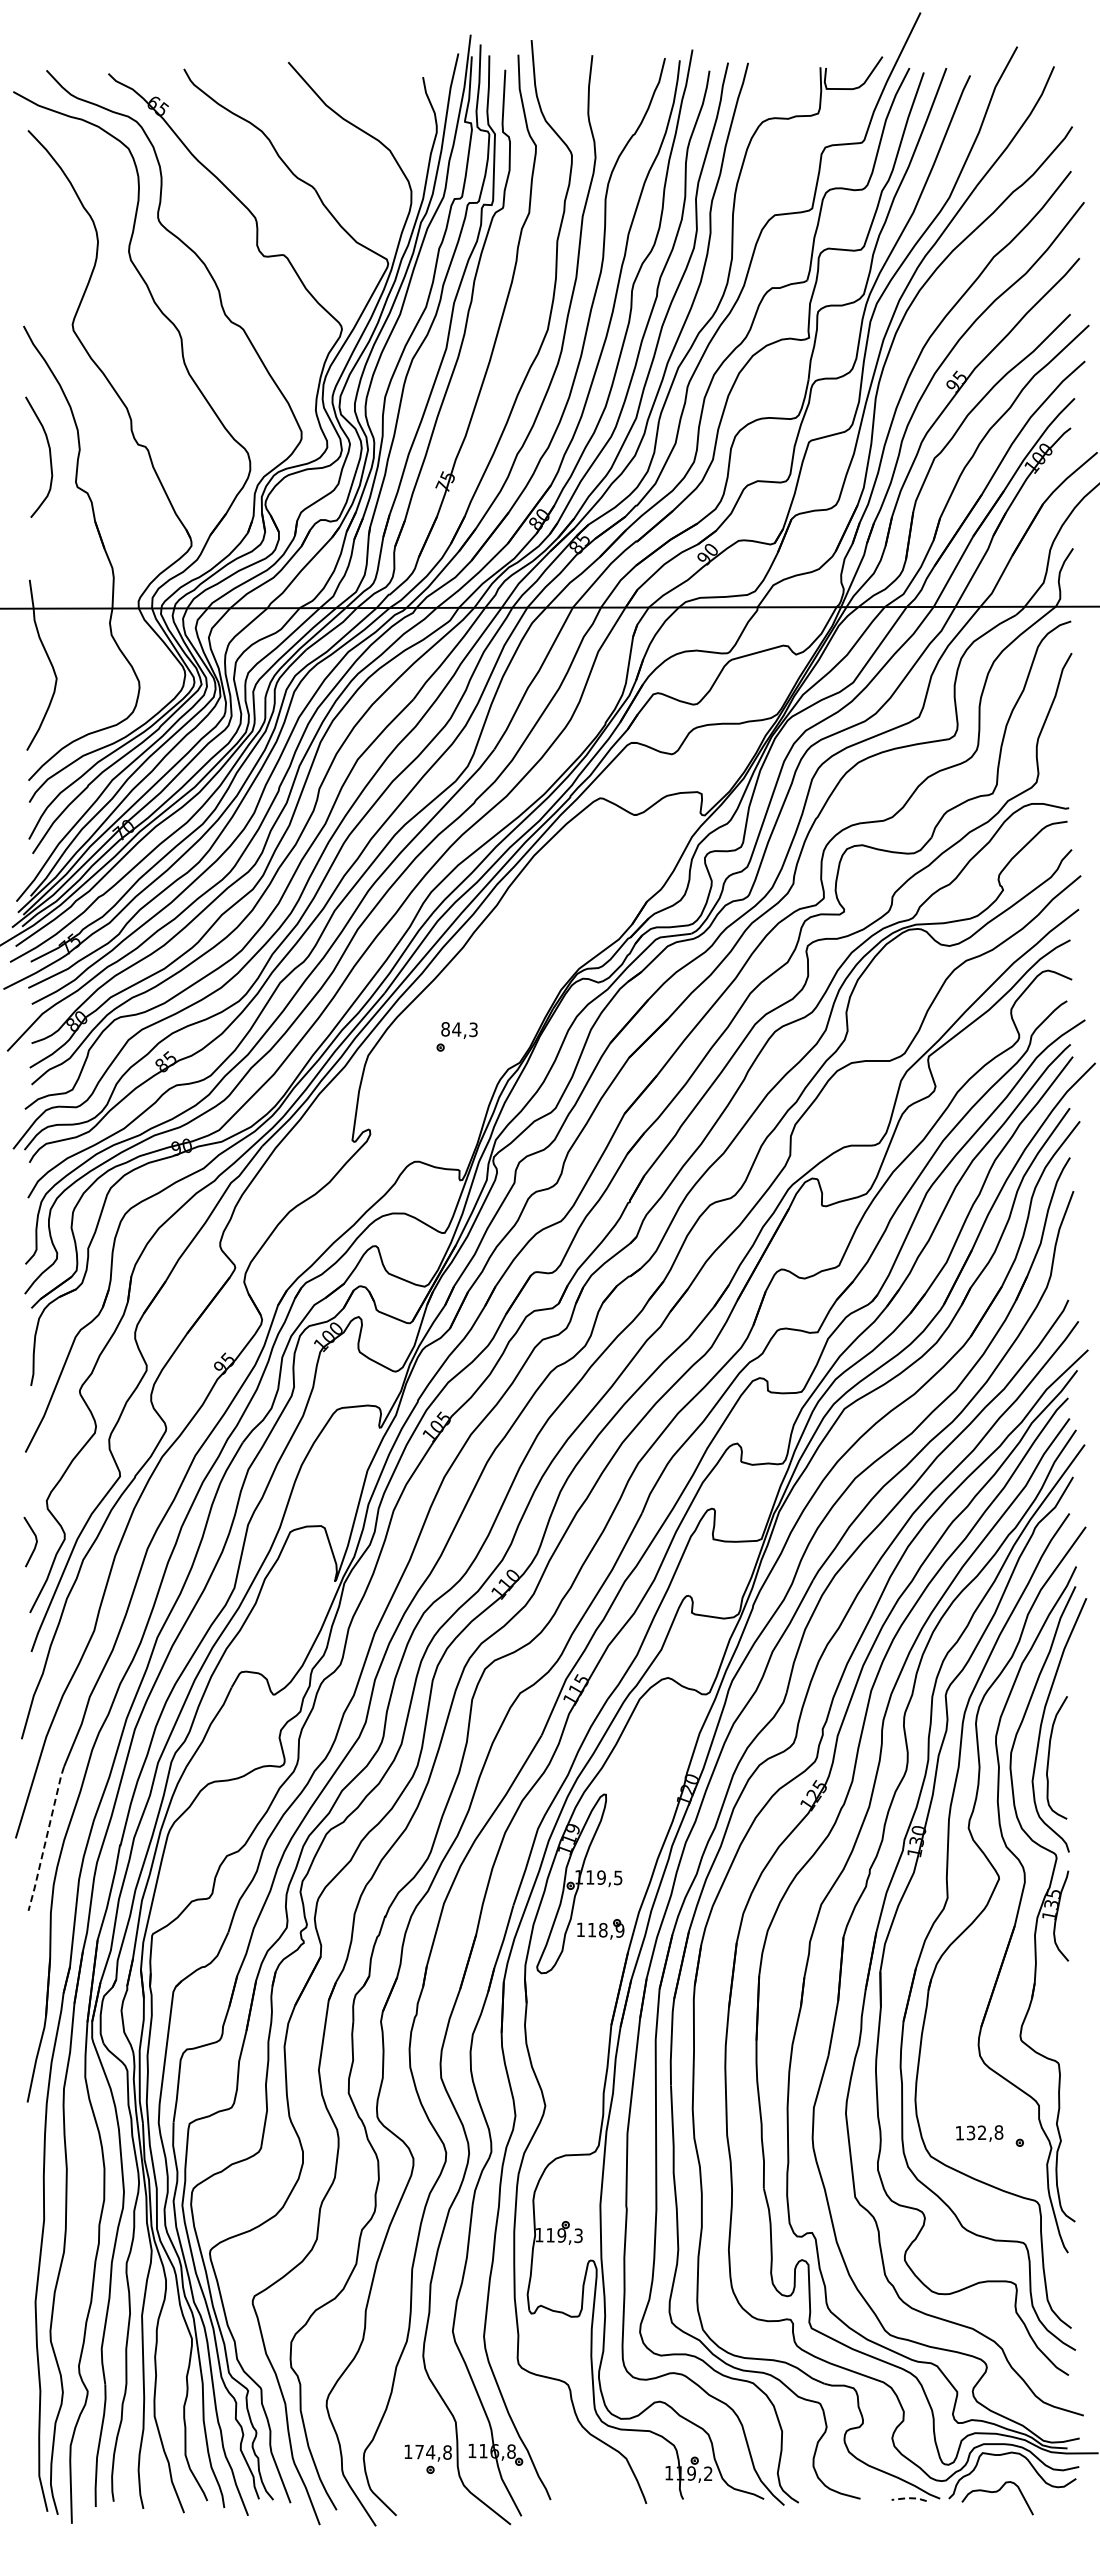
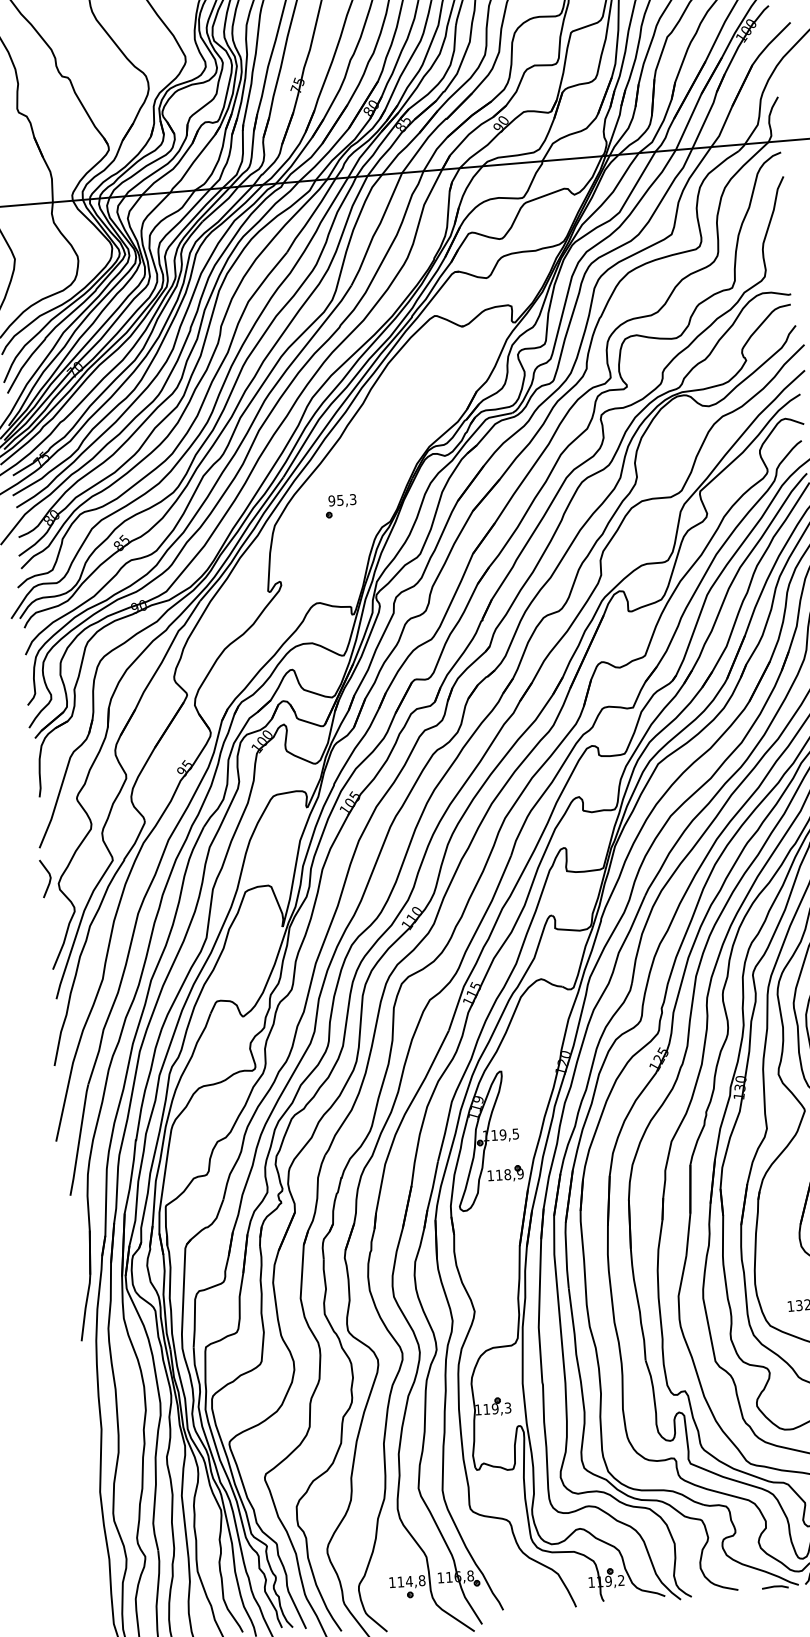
text: (451, 1029) -> (336, 500), 84,3 -> 95,3
line: (35, 1540) -> (49, 877), moved
line: (46, 1839) -> (79, 1140), dashed -> solid
text: (419, 2451) -> (400, 1581), 174,8 -> 114,8
line: (908, 2498) -> (774, 1586), dashed -> solid

